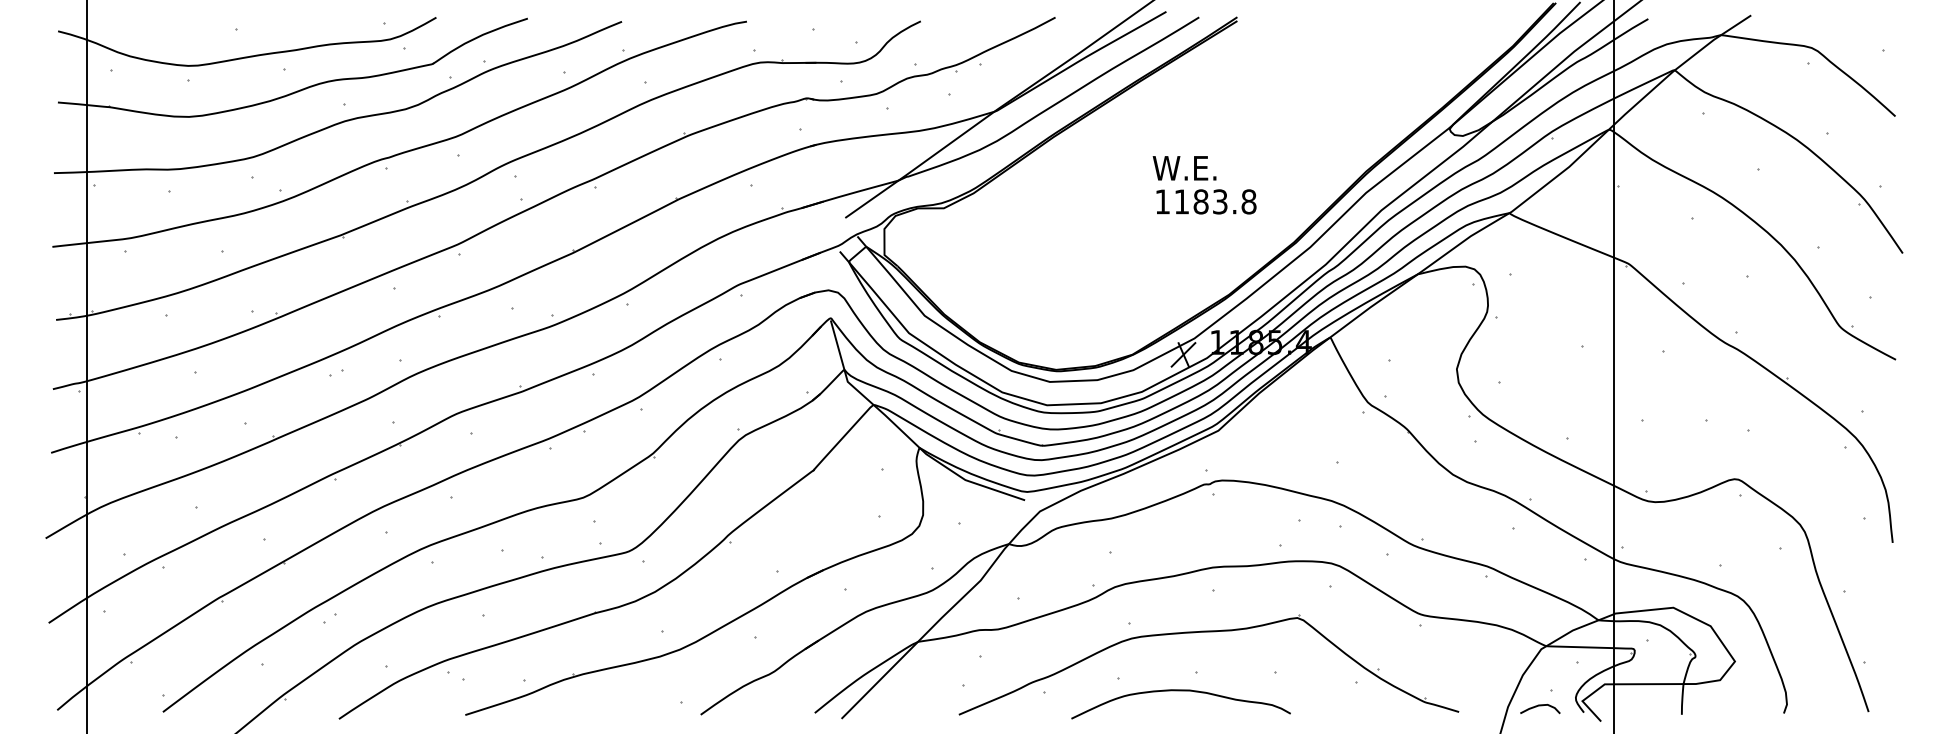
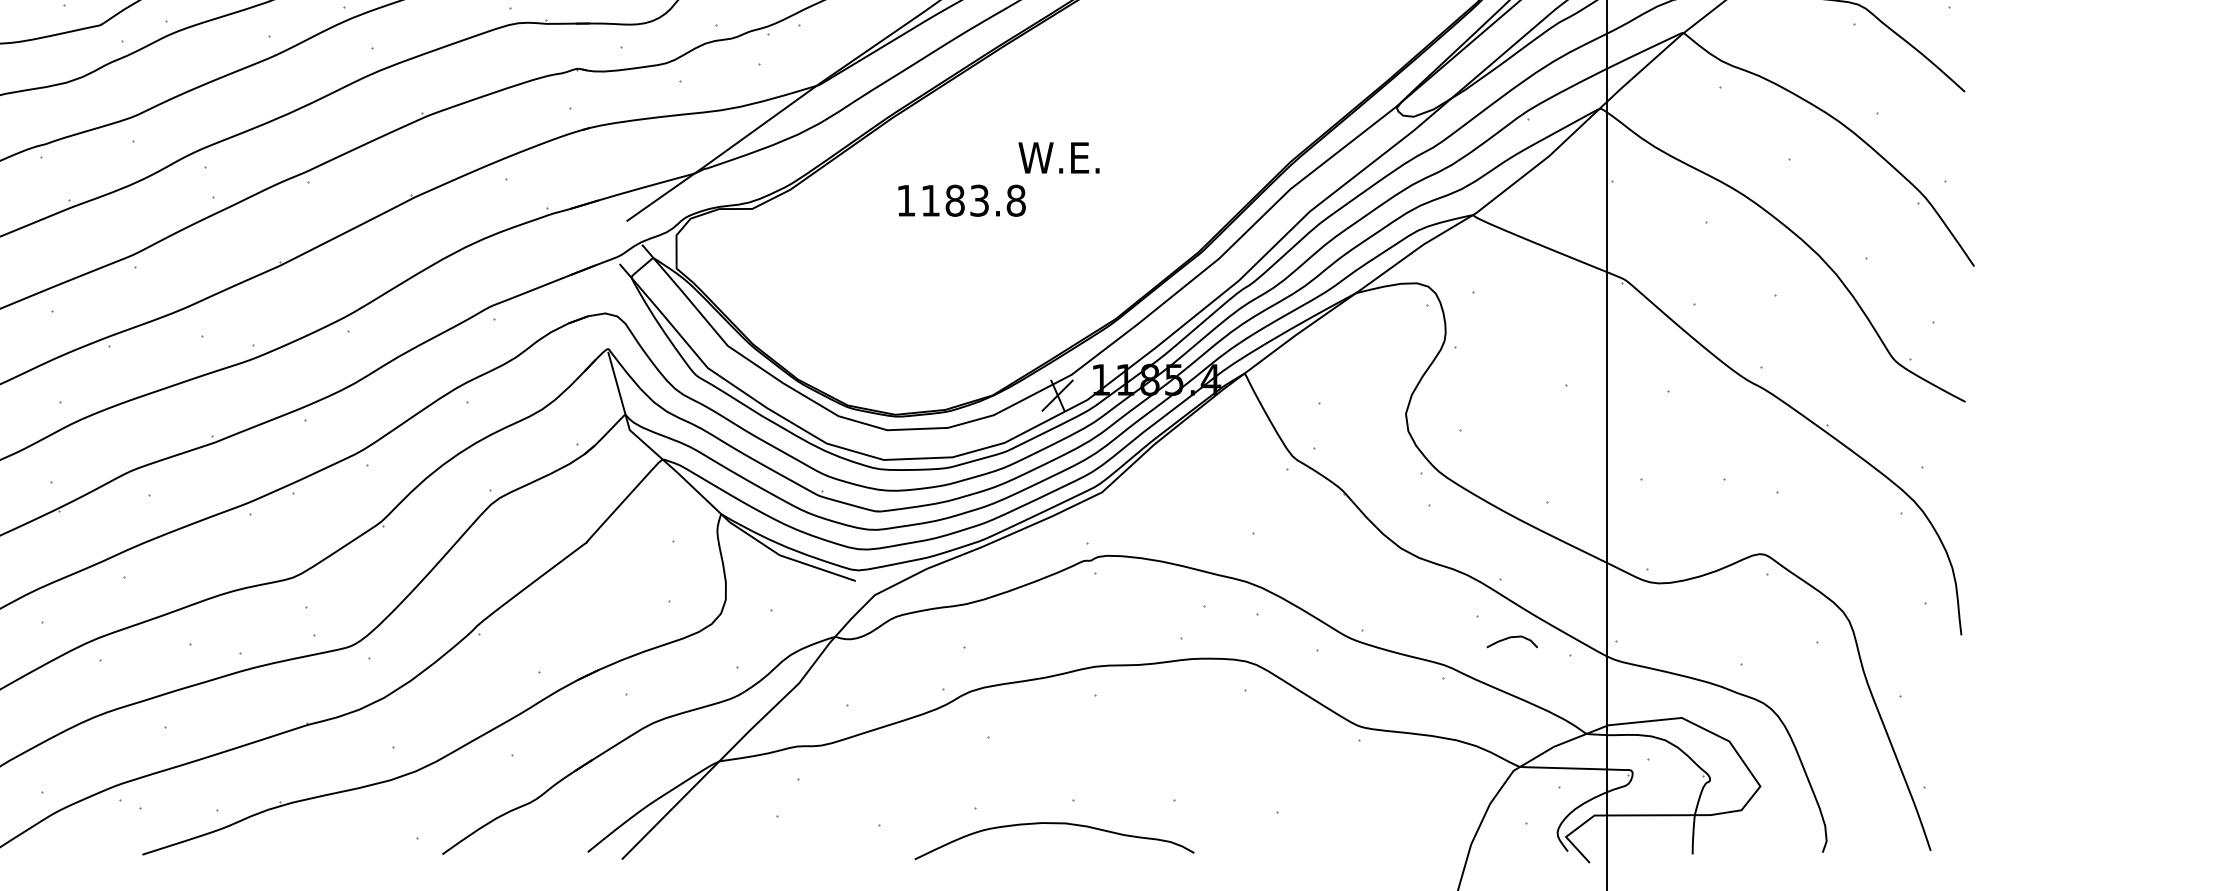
text: (1206, 201) -> (962, 200), moved
part: (1208, 632) -> (1089, 749), removed
curve: (1540, 706) -> (1512, 638), moved

